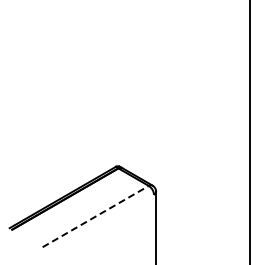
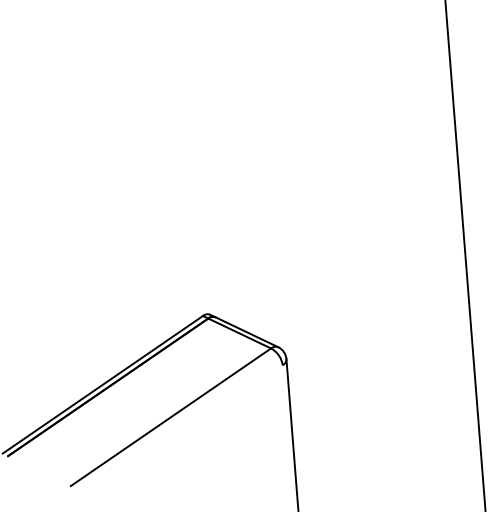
line: (96, 216) -> (172, 417), dashed -> solid

